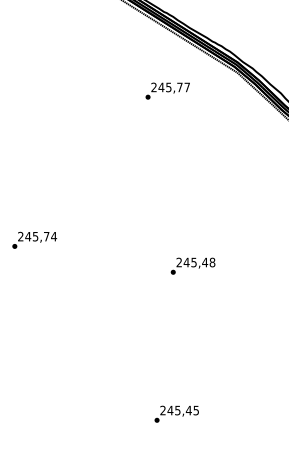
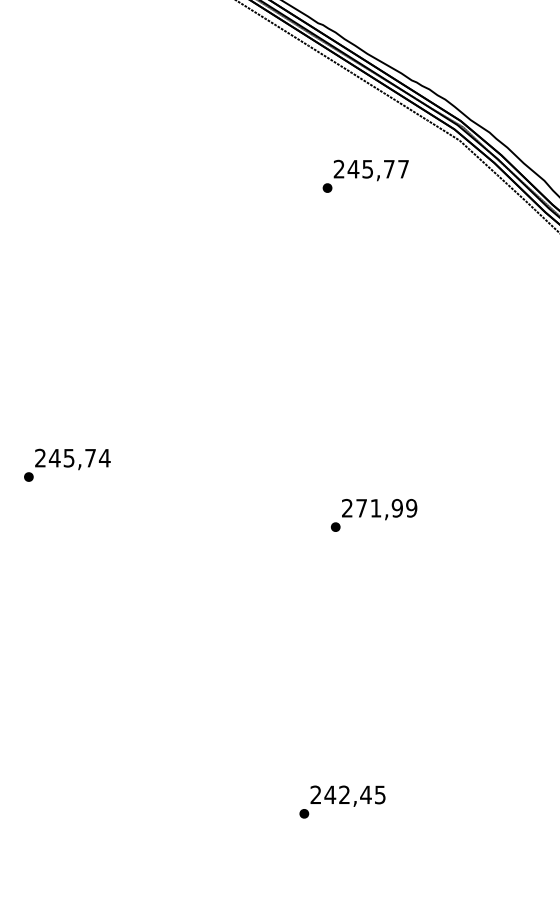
text: (167, 90) -> (365, 175), moved
text: (199, 262) -> (386, 508), 245,48 -> 271,99
text: (177, 410) -> (343, 794), 245,45 -> 242,45

